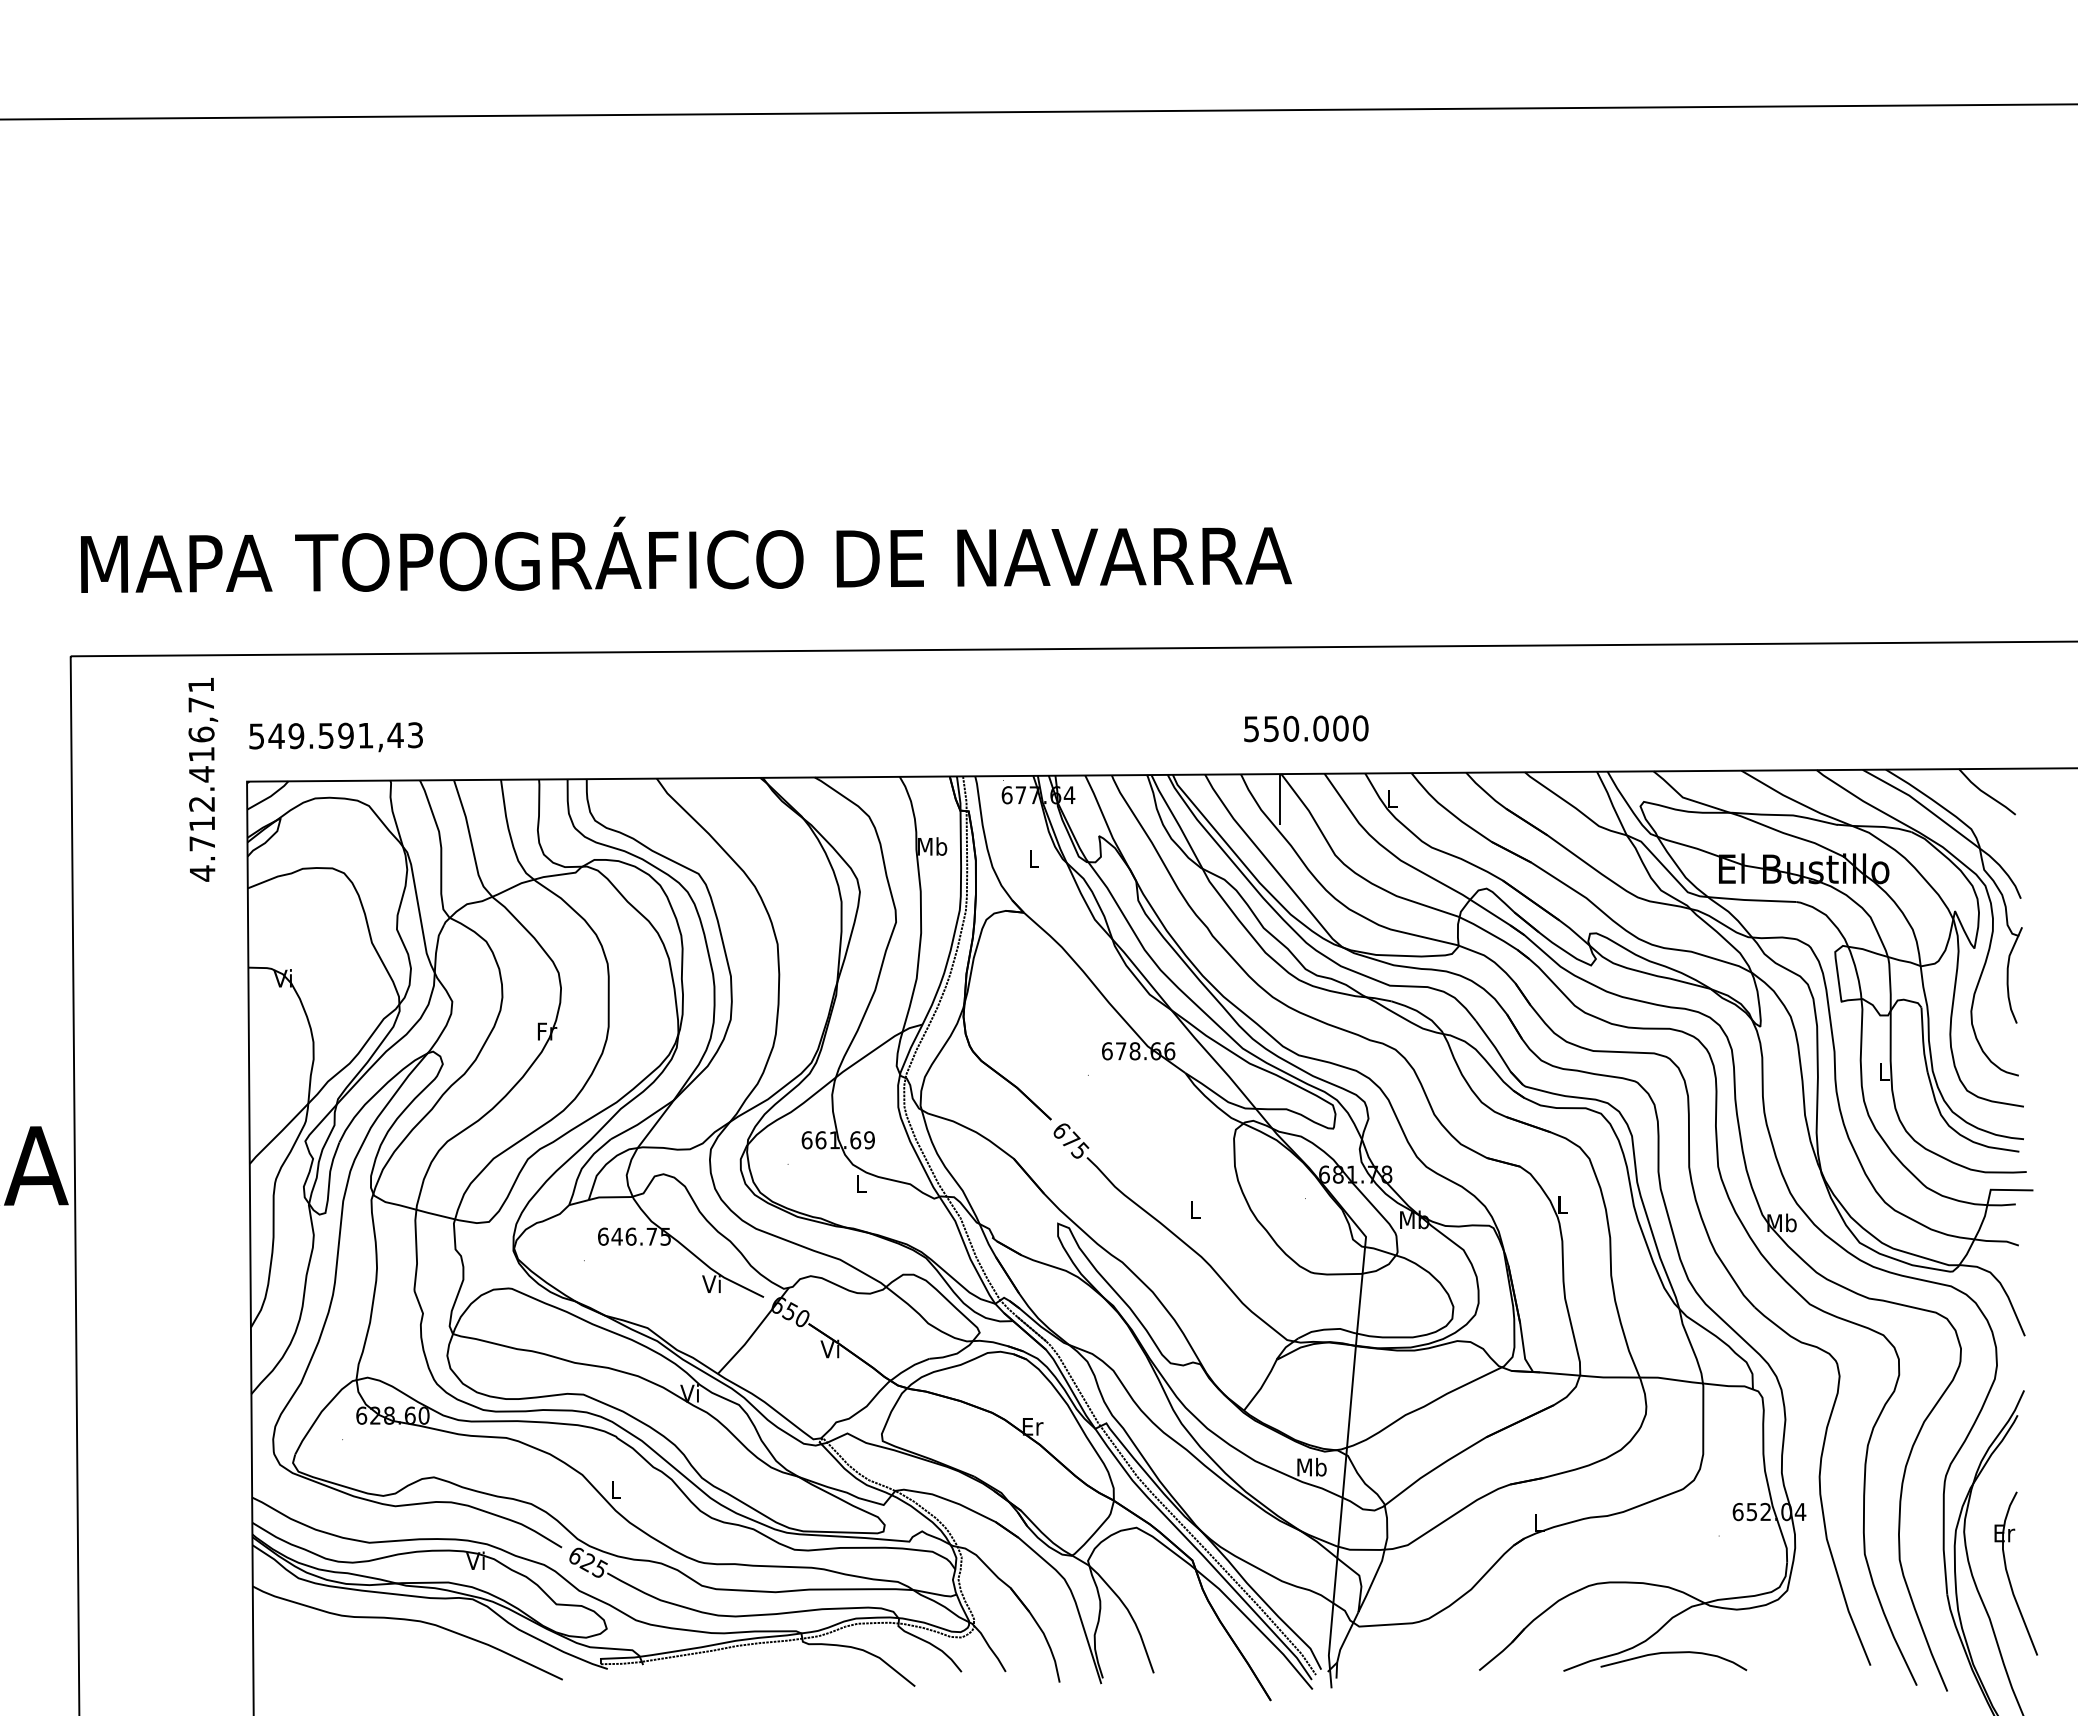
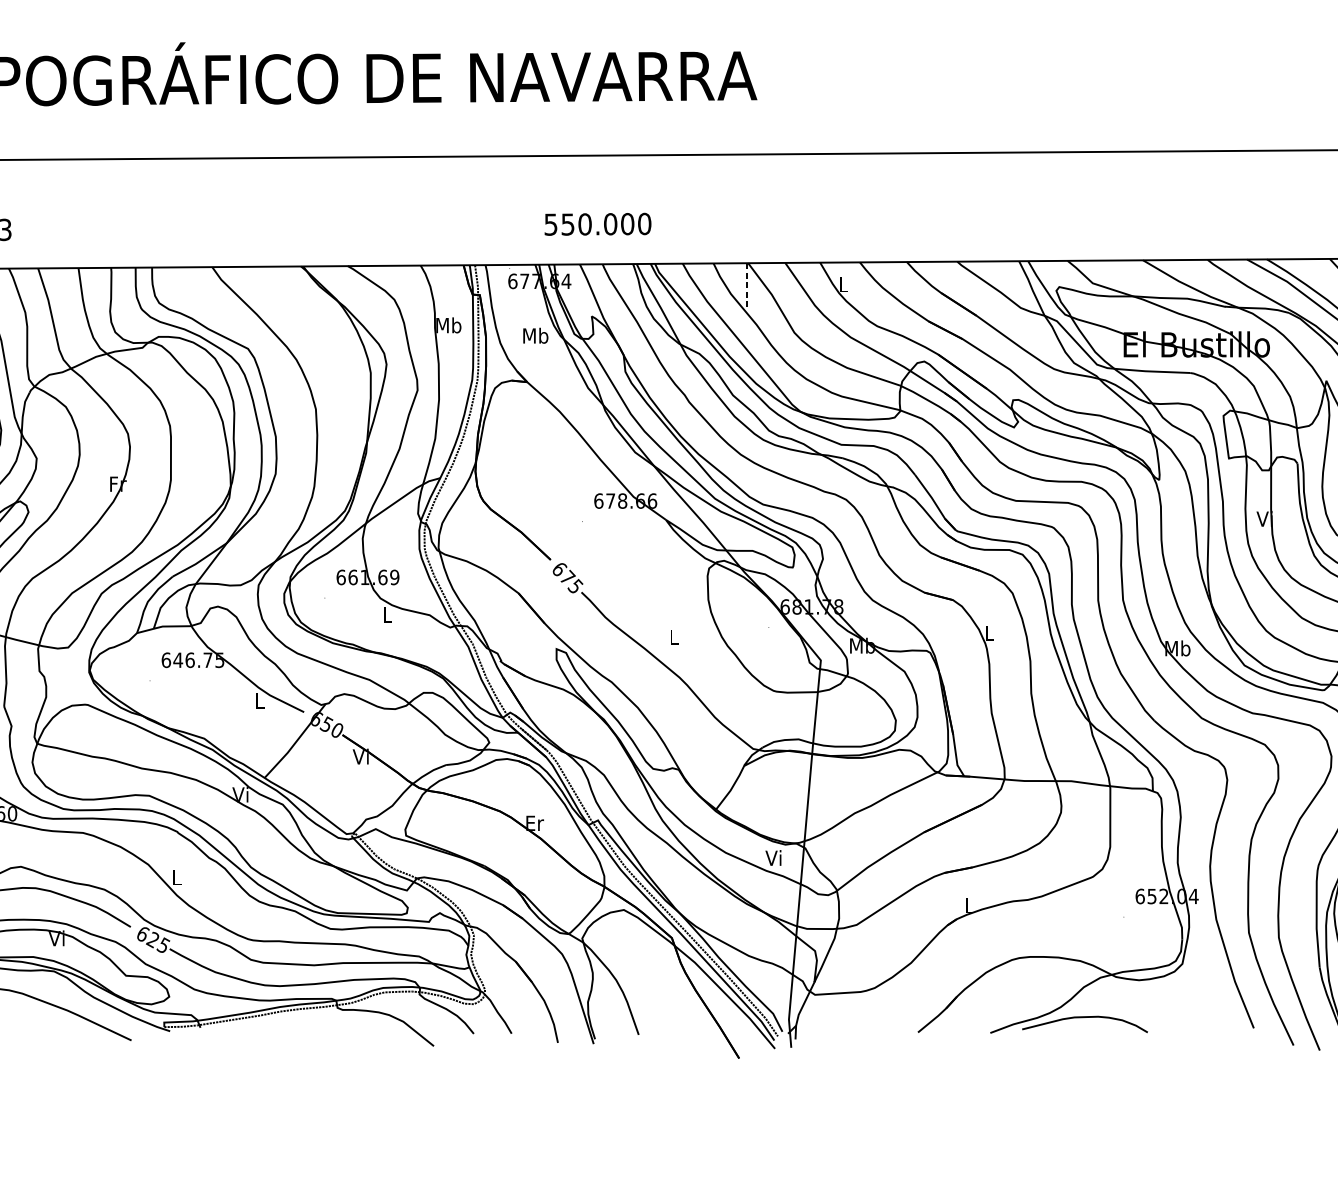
text: (1306, 728) -> (598, 224), moved
line: (1279, 799) -> (746, 285), solid -> dashed
text: (1033, 858) -> (535, 335), L -> Mb
text: (1882, 1072) -> (1264, 519), L -> Vi
text: (711, 1283) -> (259, 700), Vi -> L
text: (1311, 1466) -> (774, 857), Mb -> Vi

